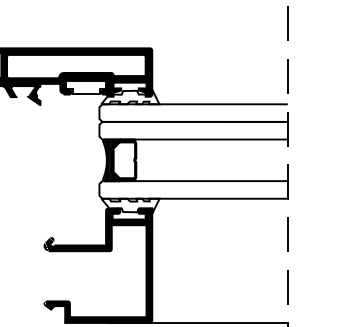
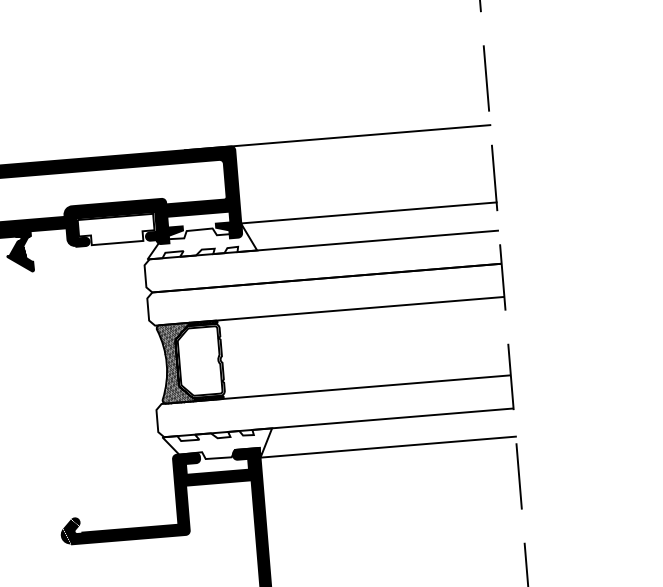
line: (206, 48) -> (337, 138), added
line: (219, 89) -> (367, 213), added
line: (219, 213) -> (387, 446), added

